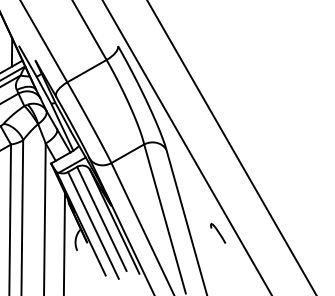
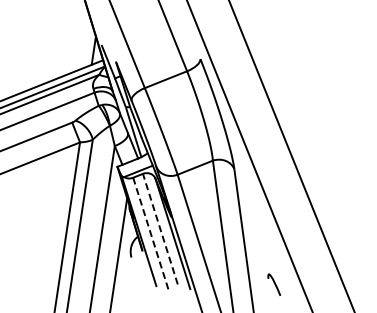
line: (102, 219) -> (160, 229), solid -> dashed
line: (93, 225) -> (151, 234), solid -> dashed
curve: (218, 233) -> (274, 284), moved

